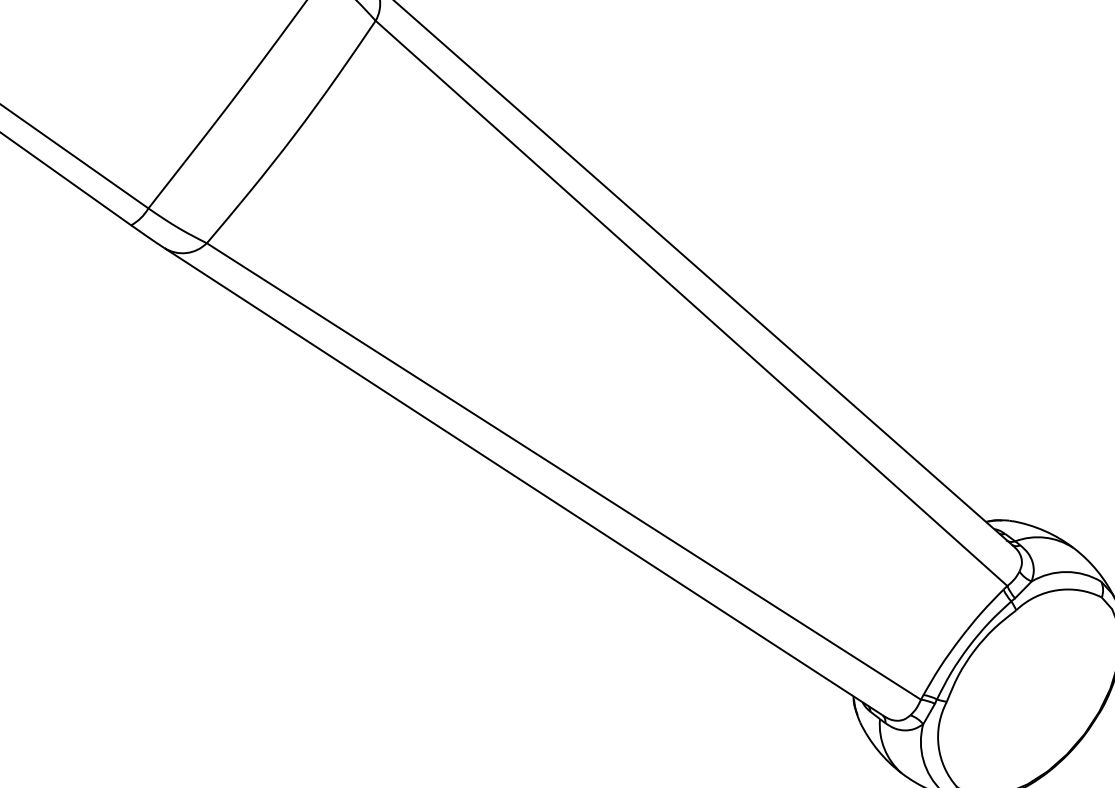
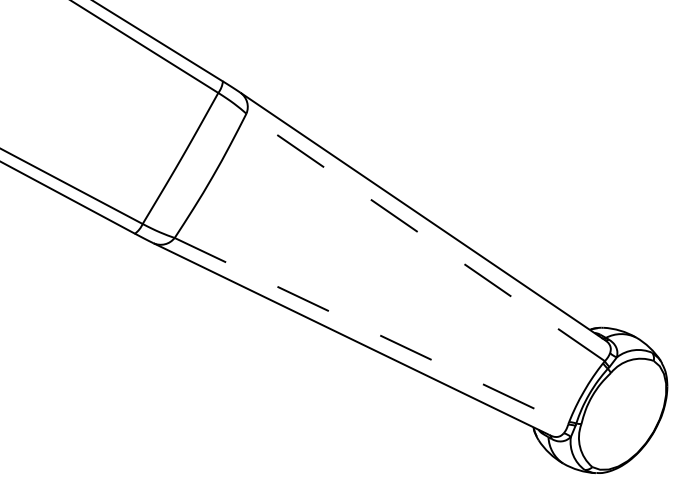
line: (691, 303) -> (425, 237), solid -> dashed
line: (564, 471) -> (371, 331), solid -> dashed

